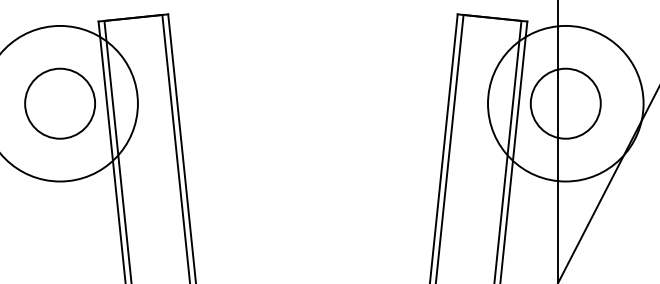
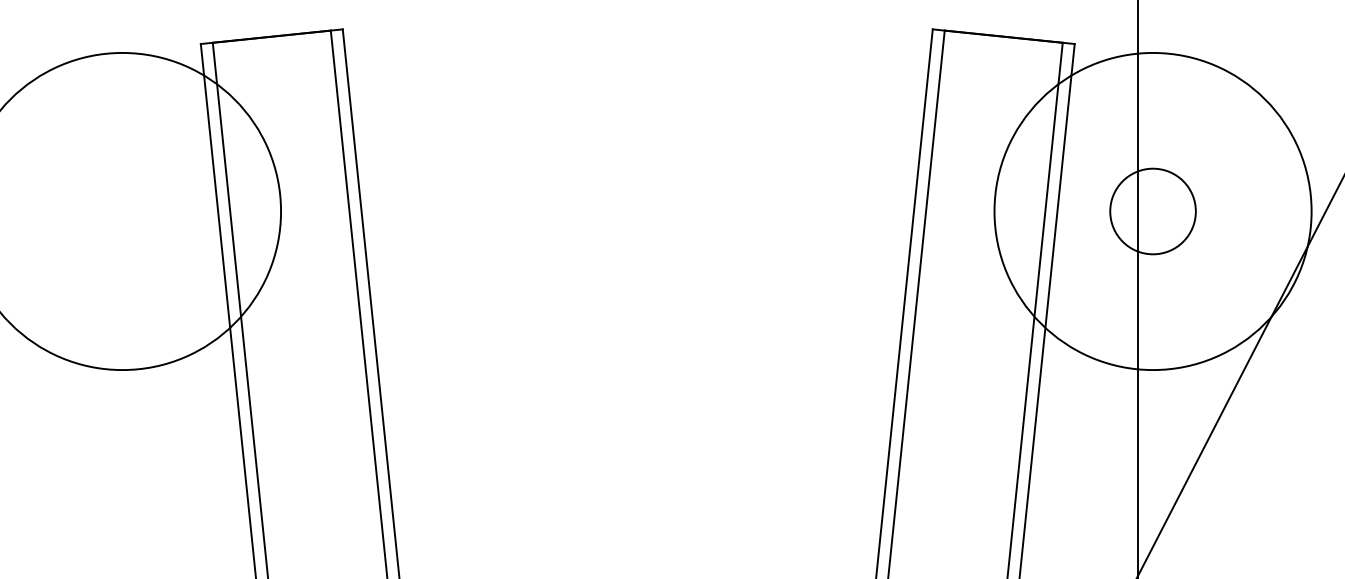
circle: (59, 103) -> (121, 211), removed
circle: (565, 103) -> (1152, 211), size x0.6

